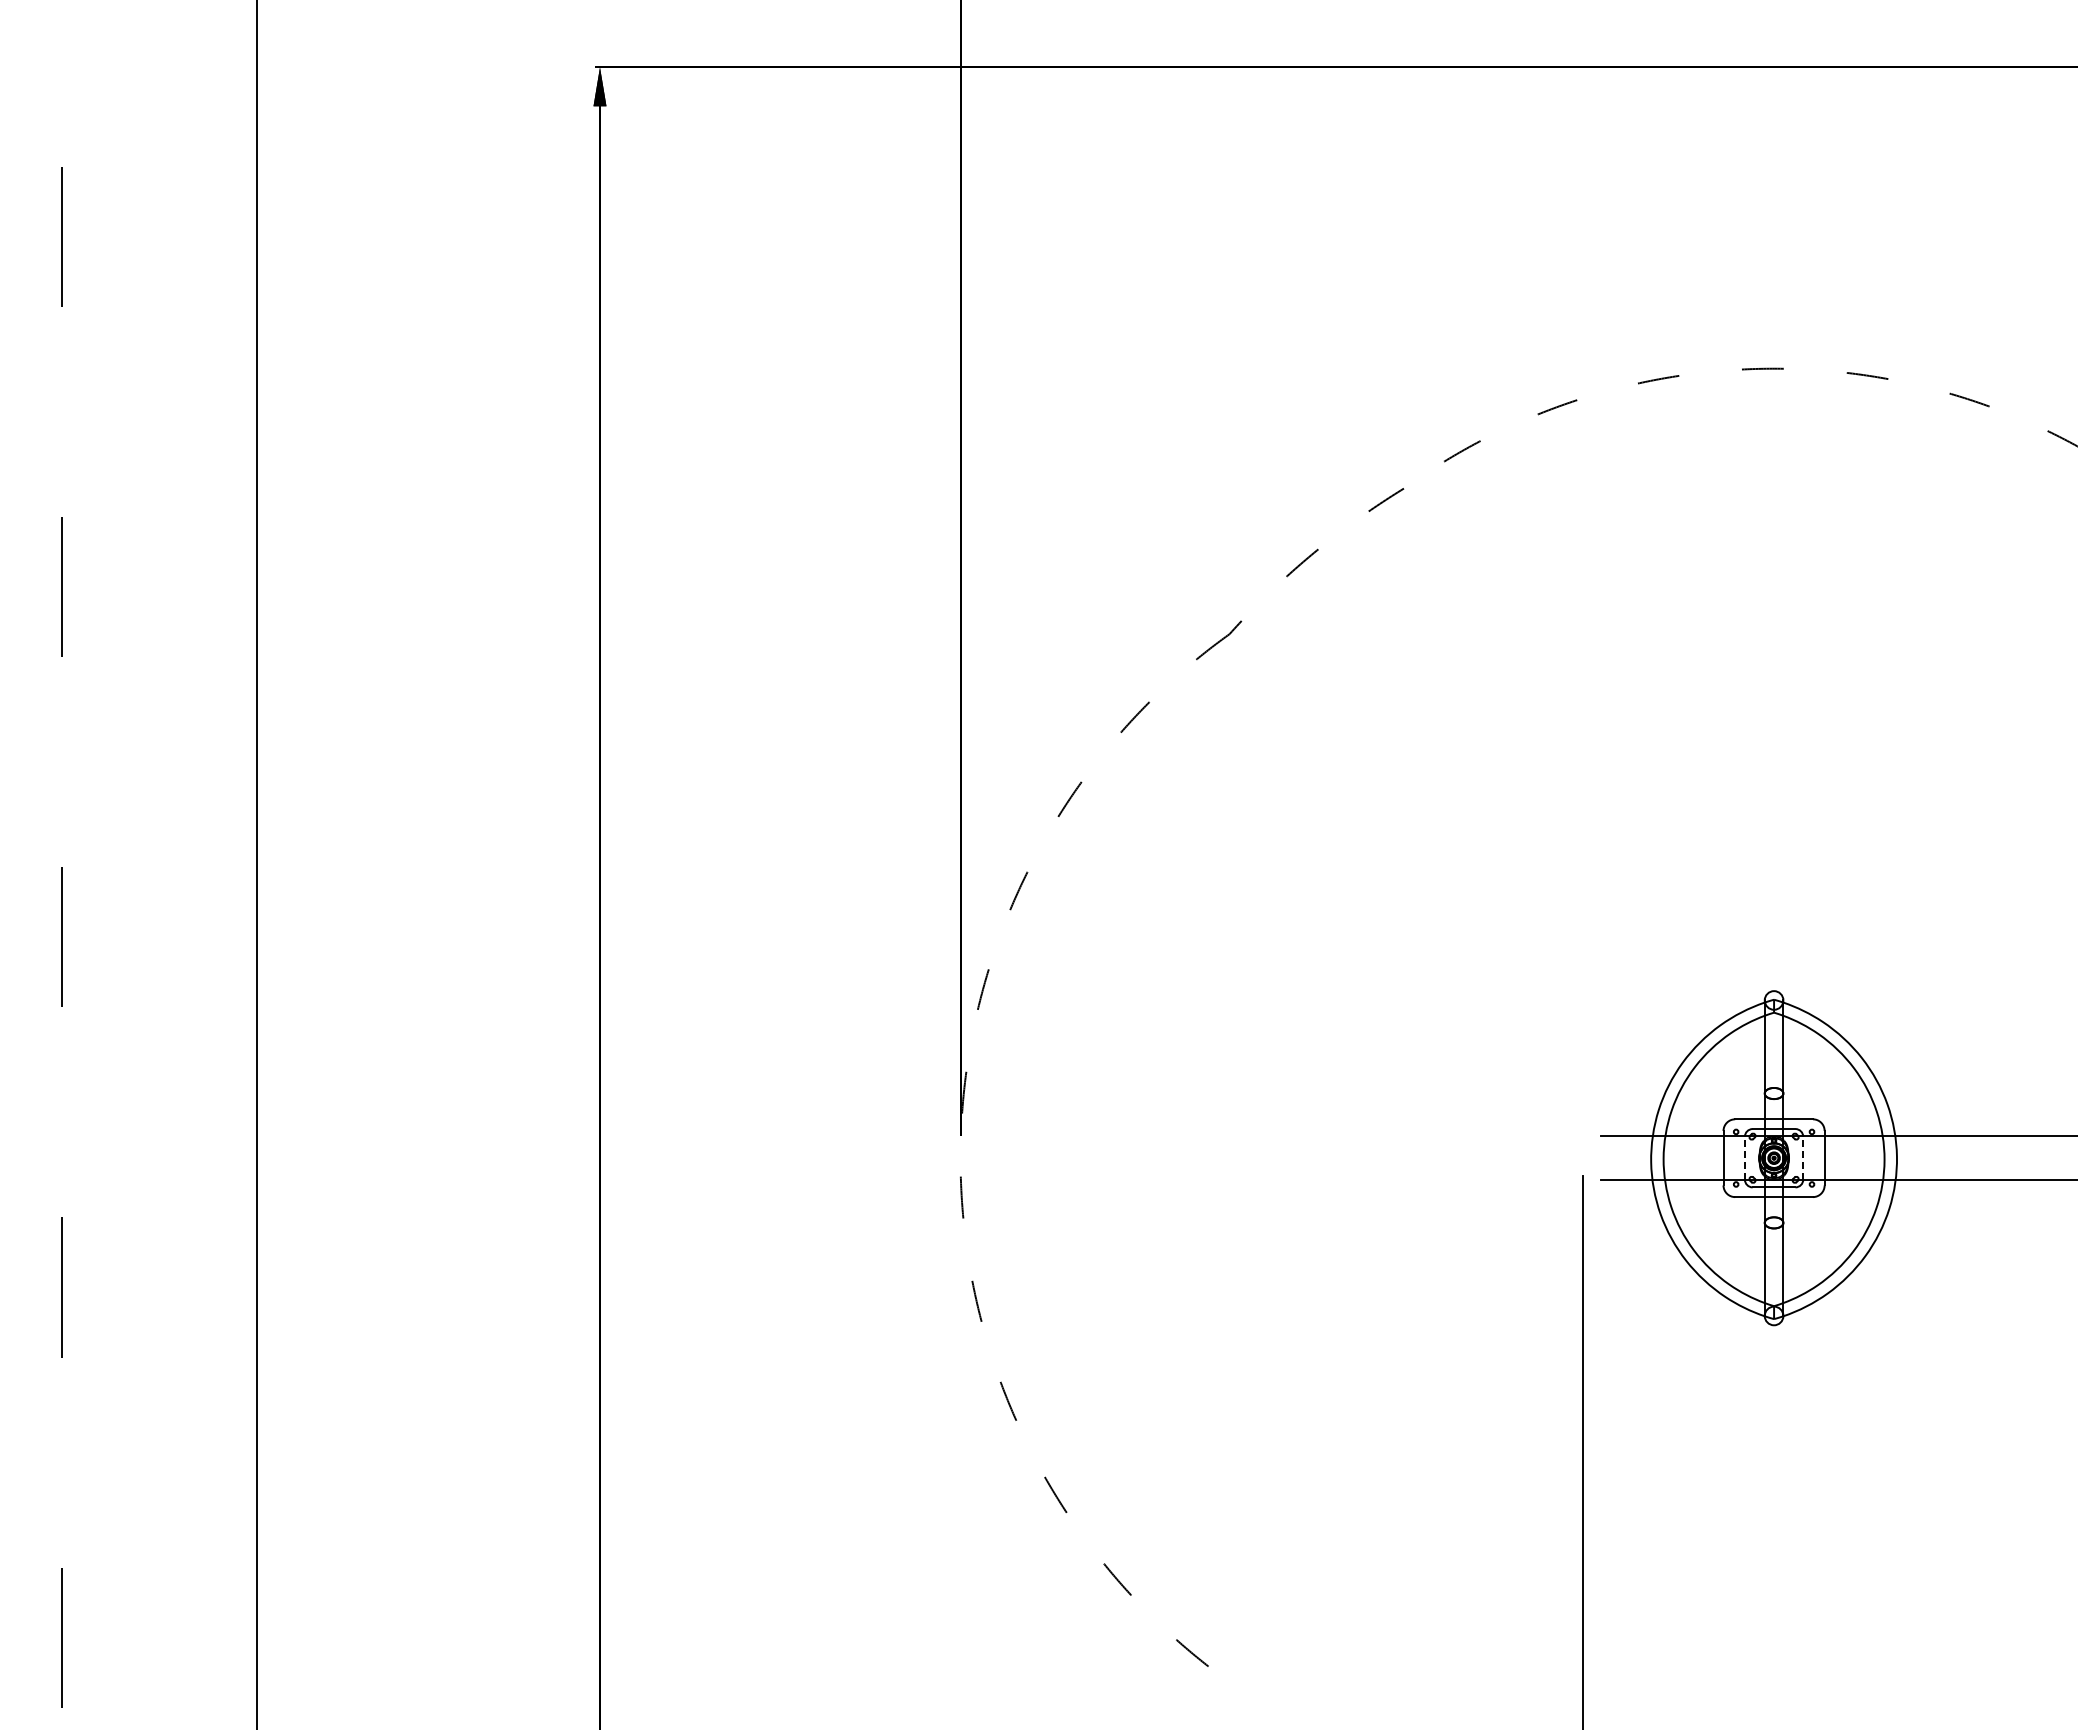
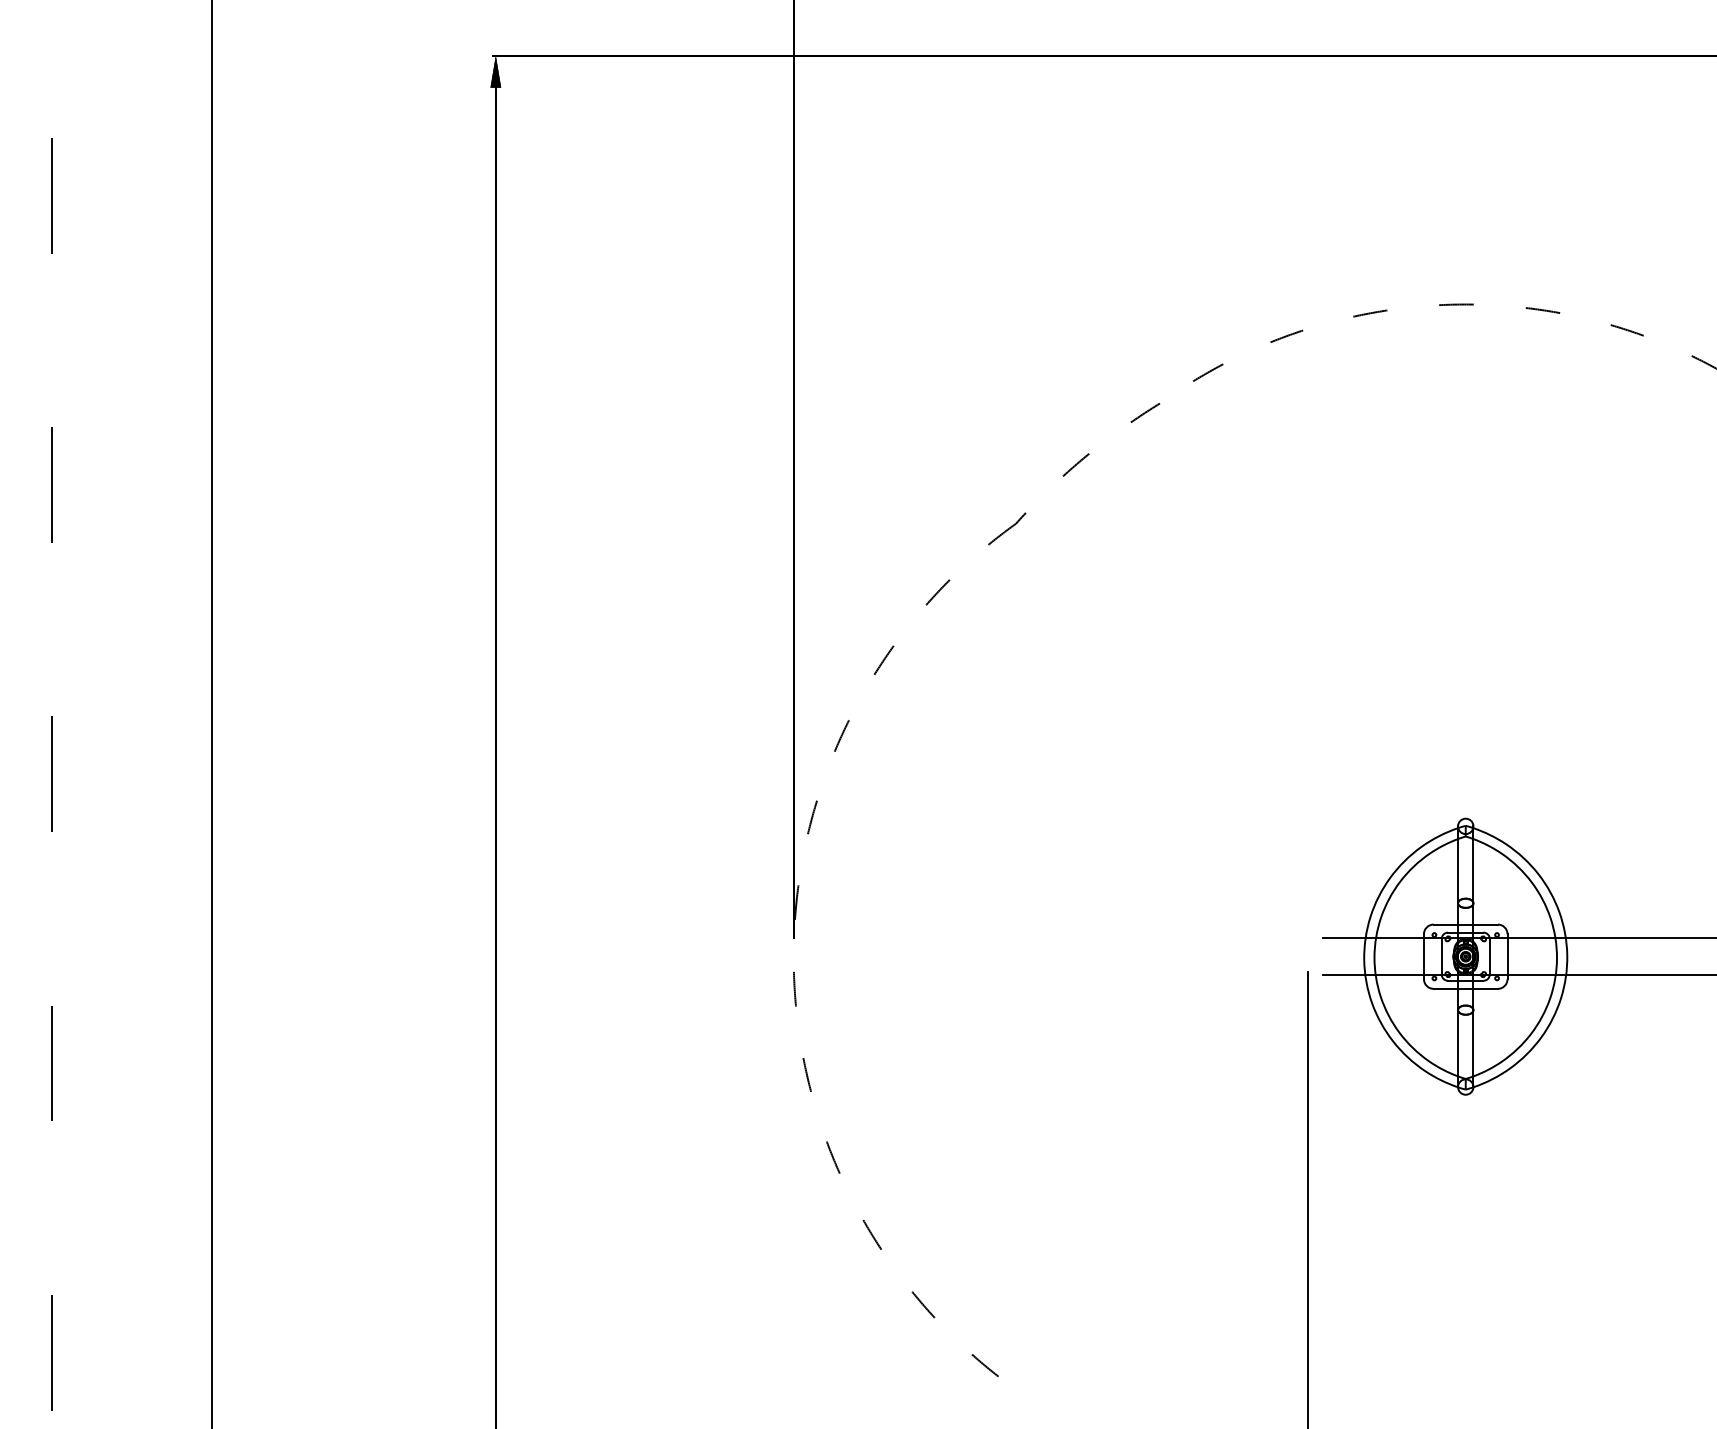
line: (1744, 1157) -> (1441, 956), dashed -> solid
line: (1803, 1157) -> (1490, 956), dashed -> solid

